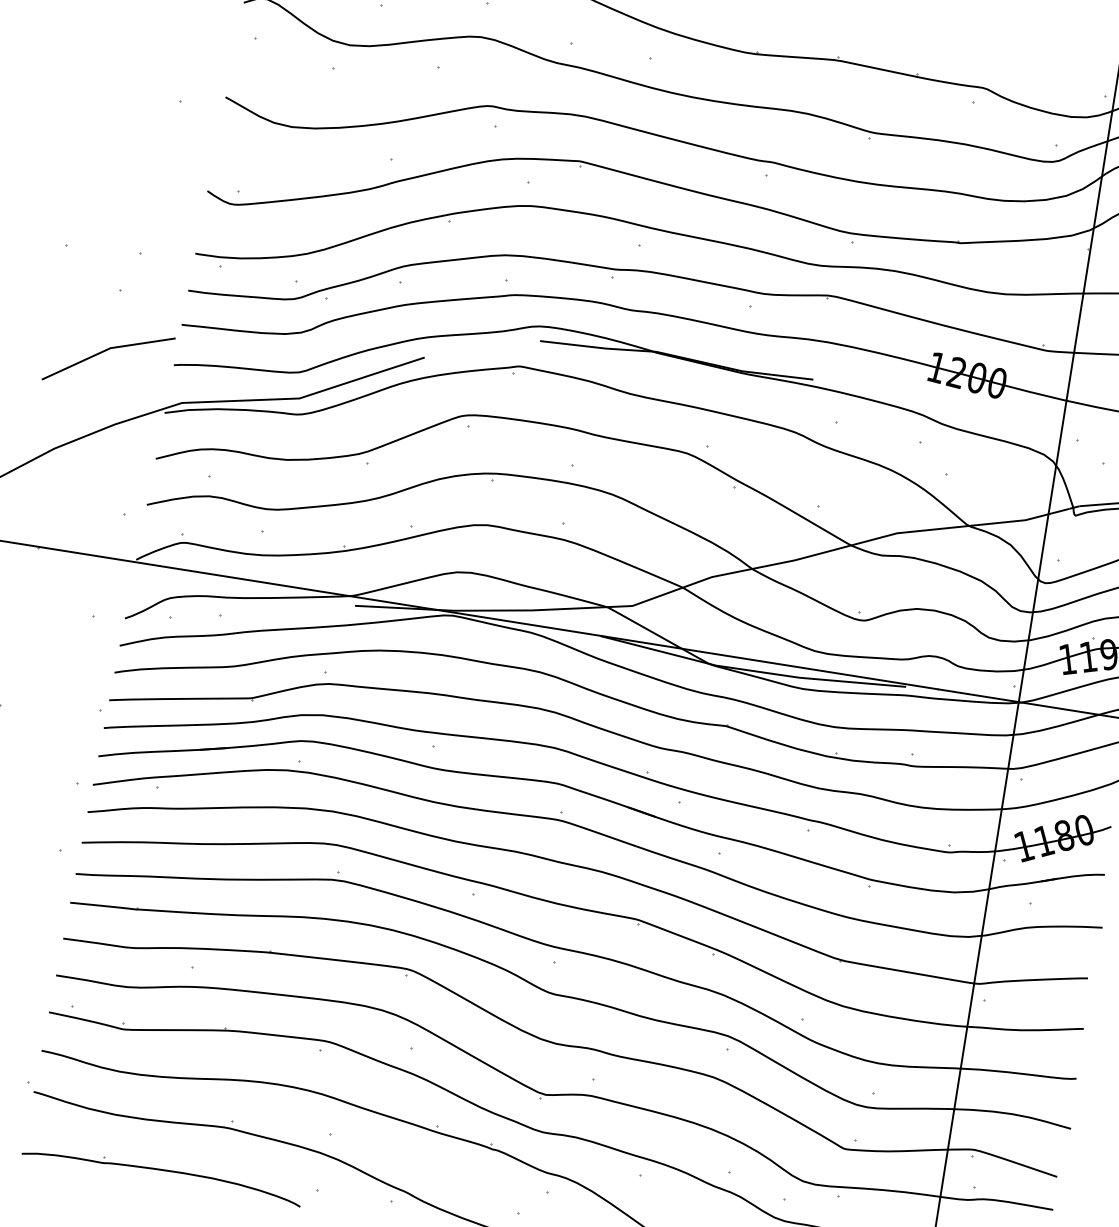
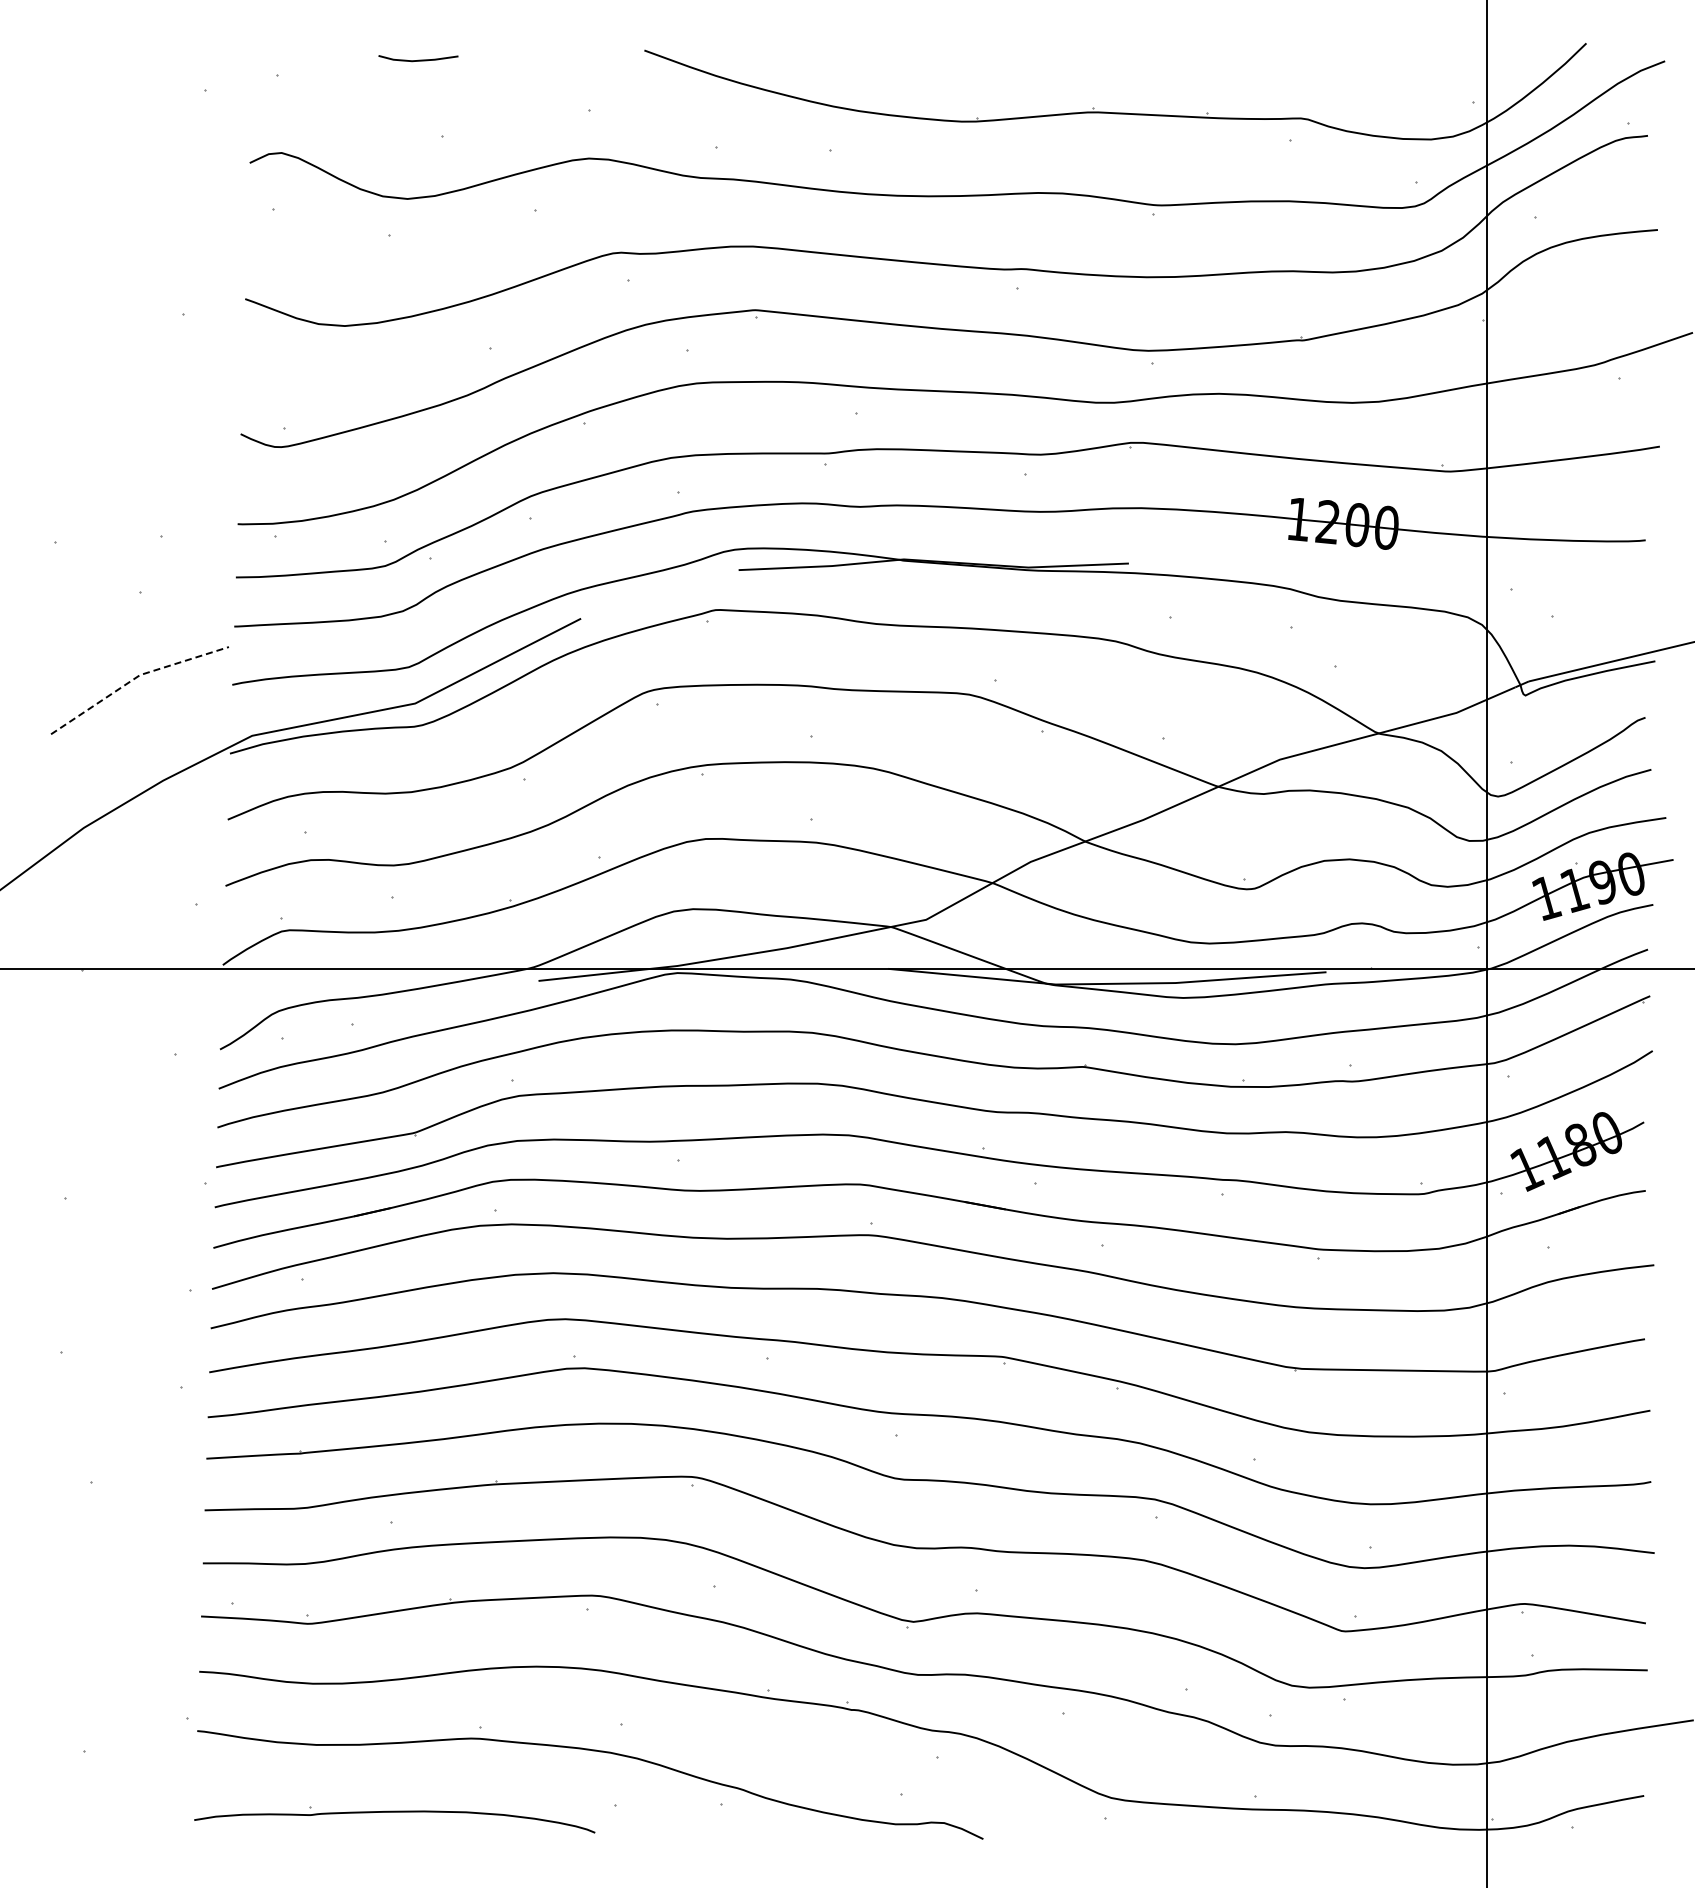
line: (106, 350) -> (135, 678), solid -> dashed

